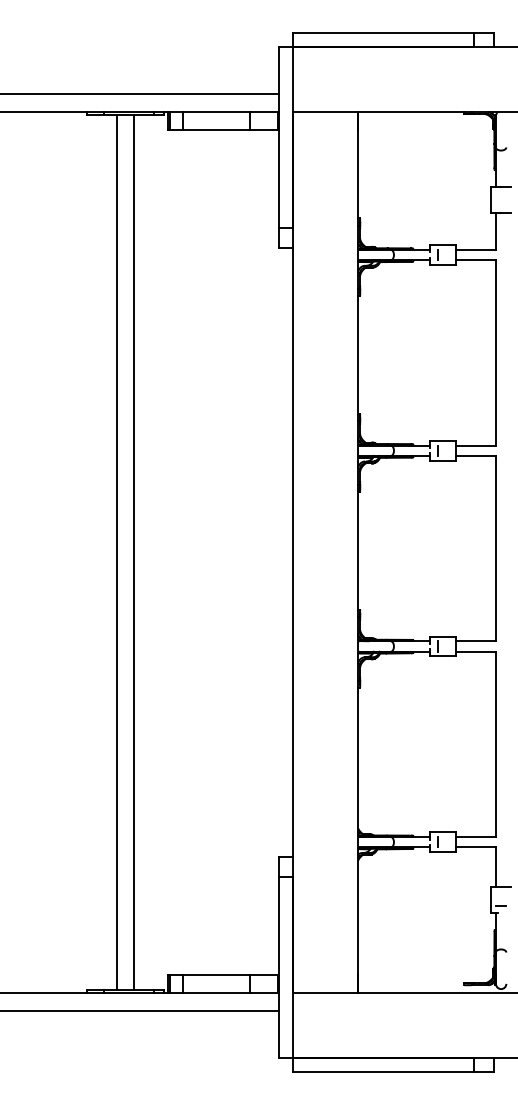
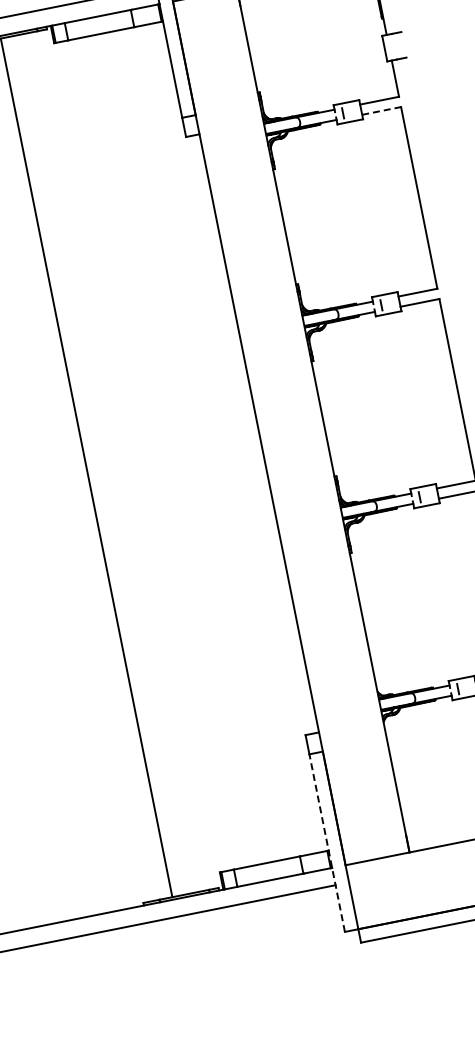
line: (476, 260) -> (382, 111), solid -> dashed
line: (134, 552) -> (103, 464), removed
line: (279, 967) -> (327, 842), solid -> dashed

